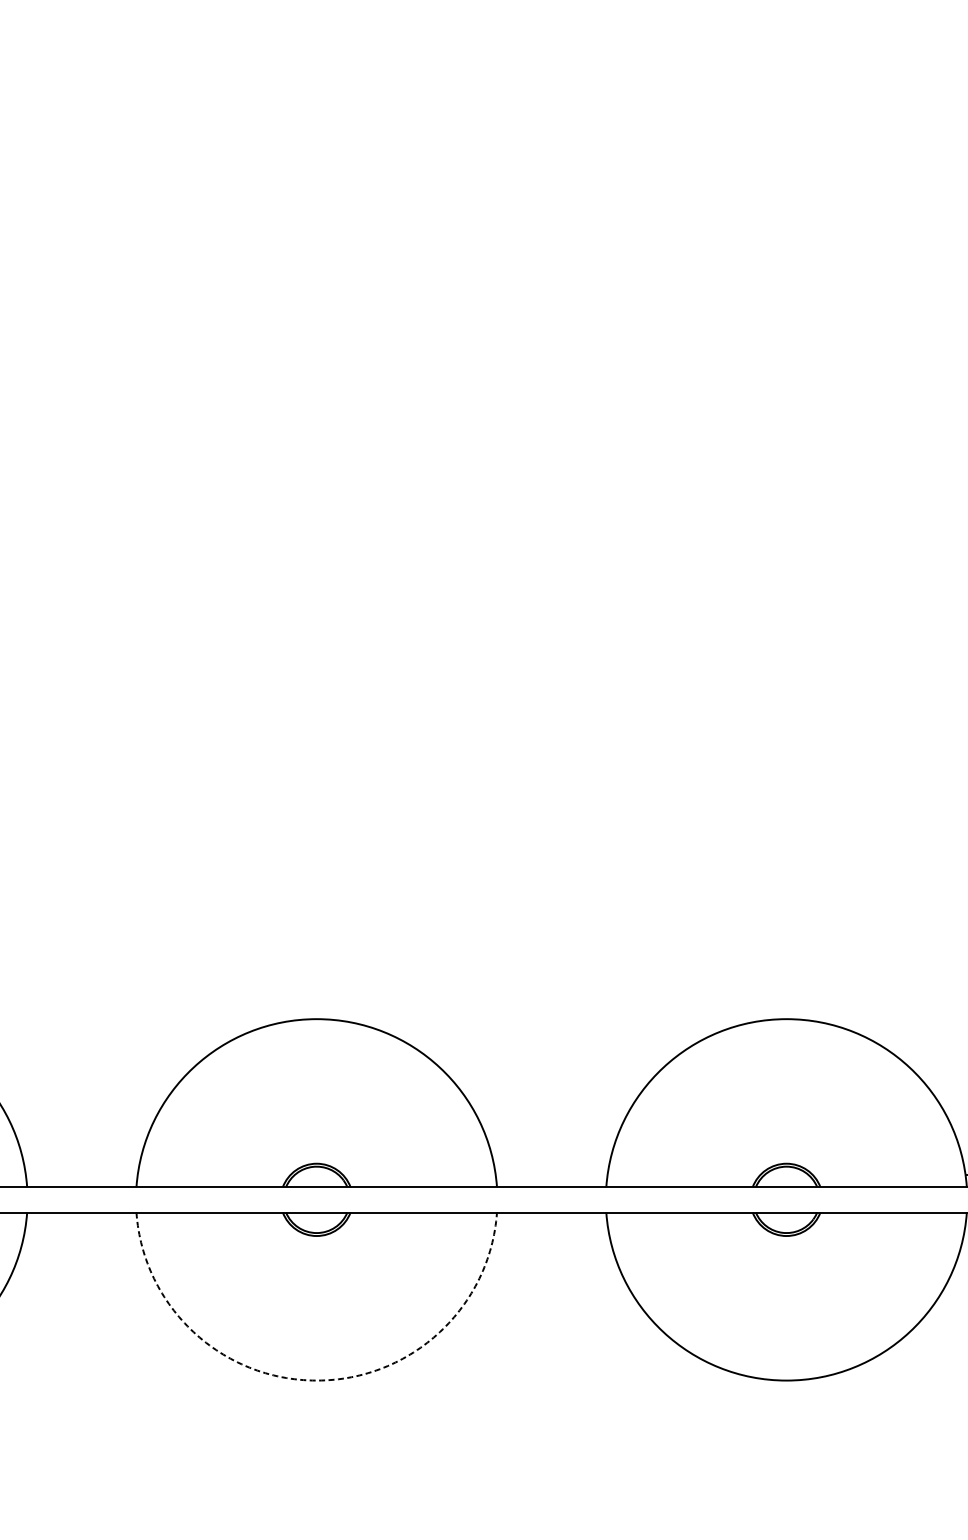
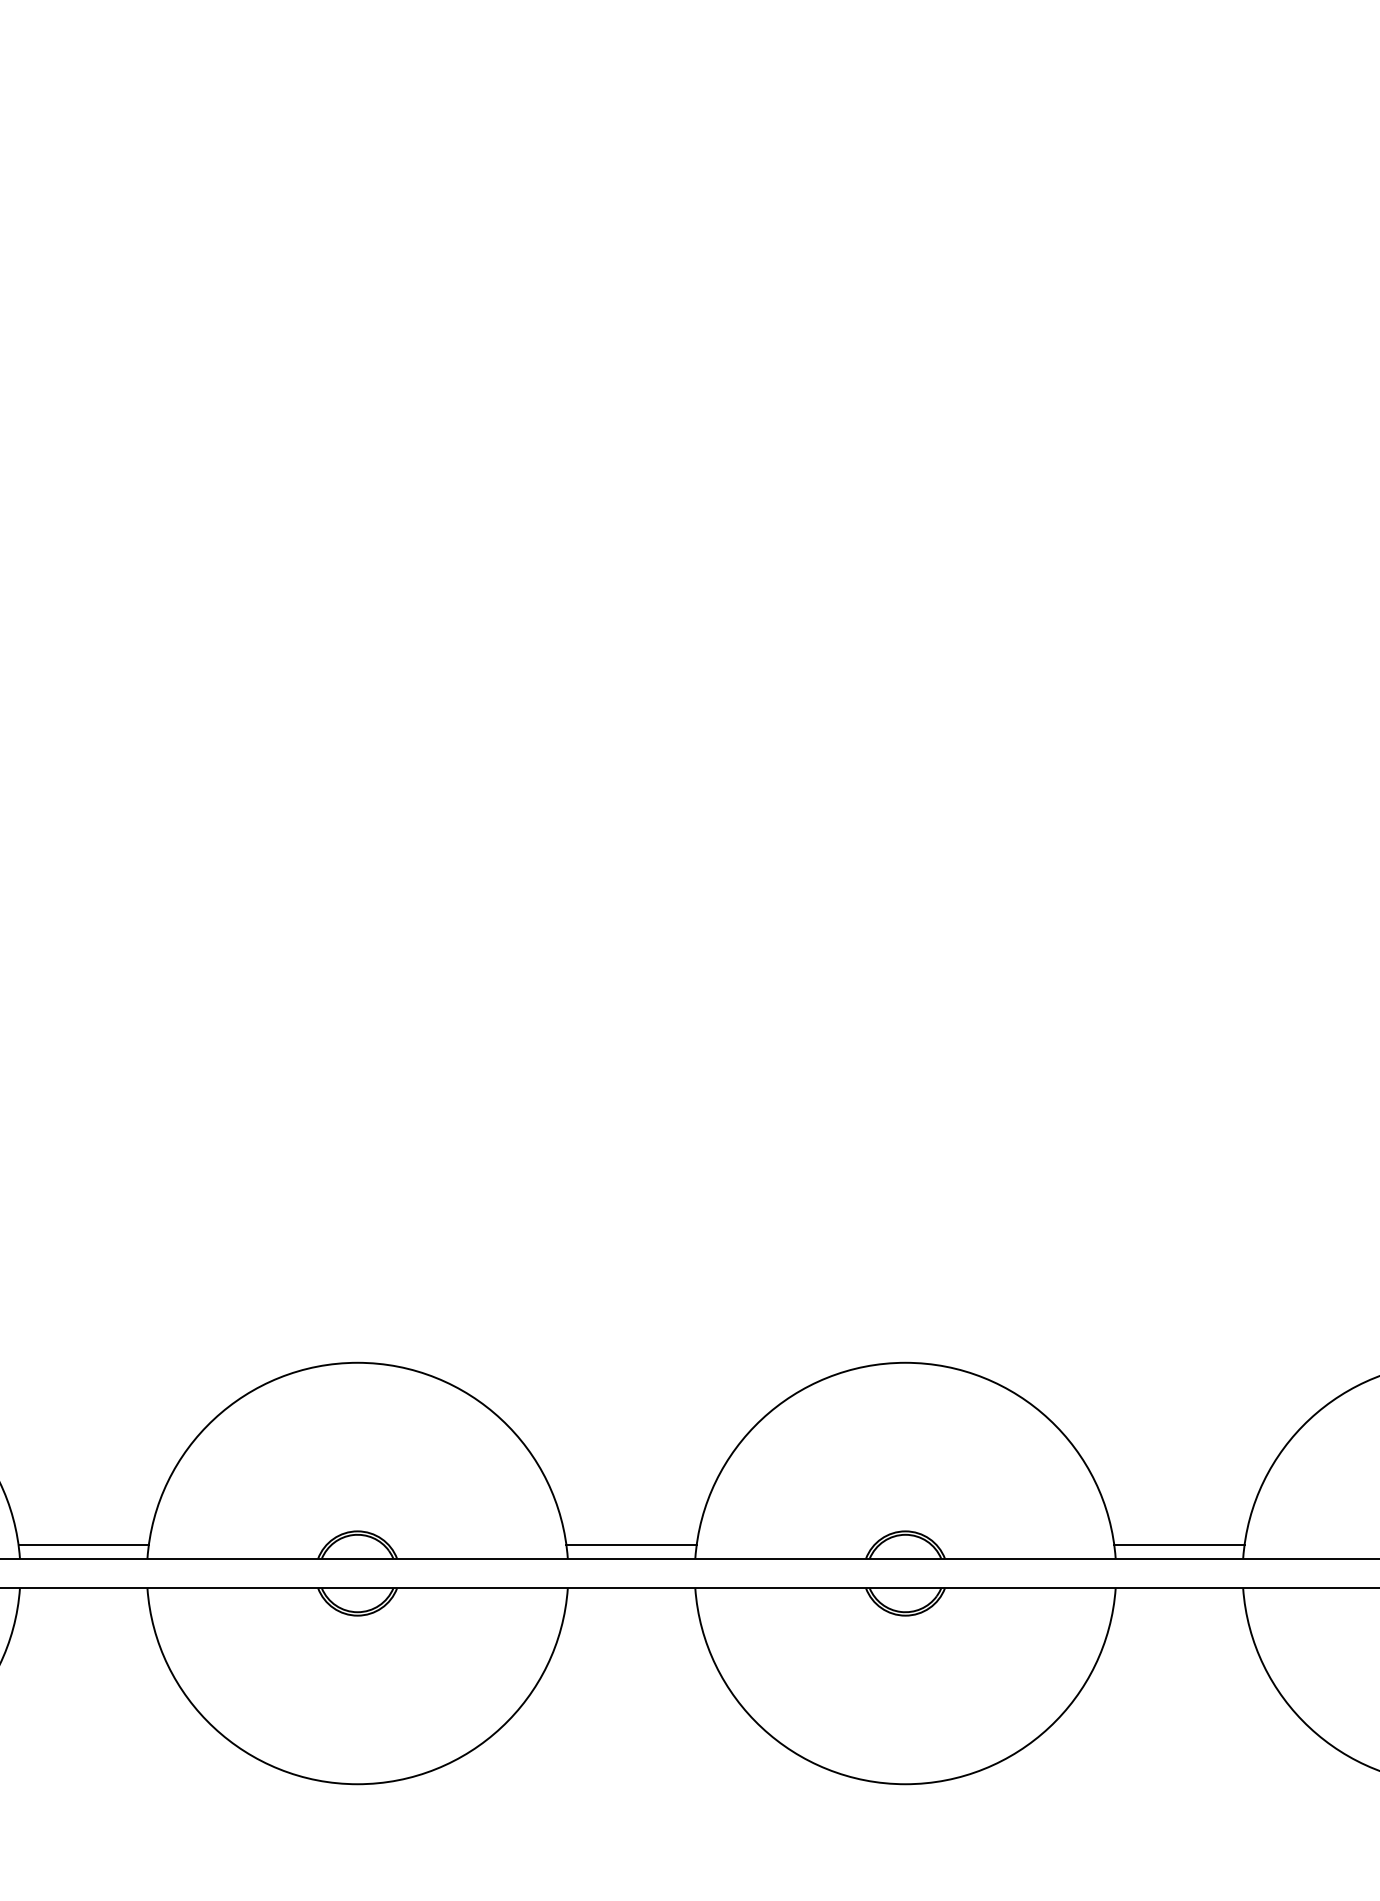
line: (81, 1174) -> (83, 1544), added
line: (551, 1174) -> (631, 1544), added
arc: (316, 1380) -> (357, 1784), dashed -> solid

